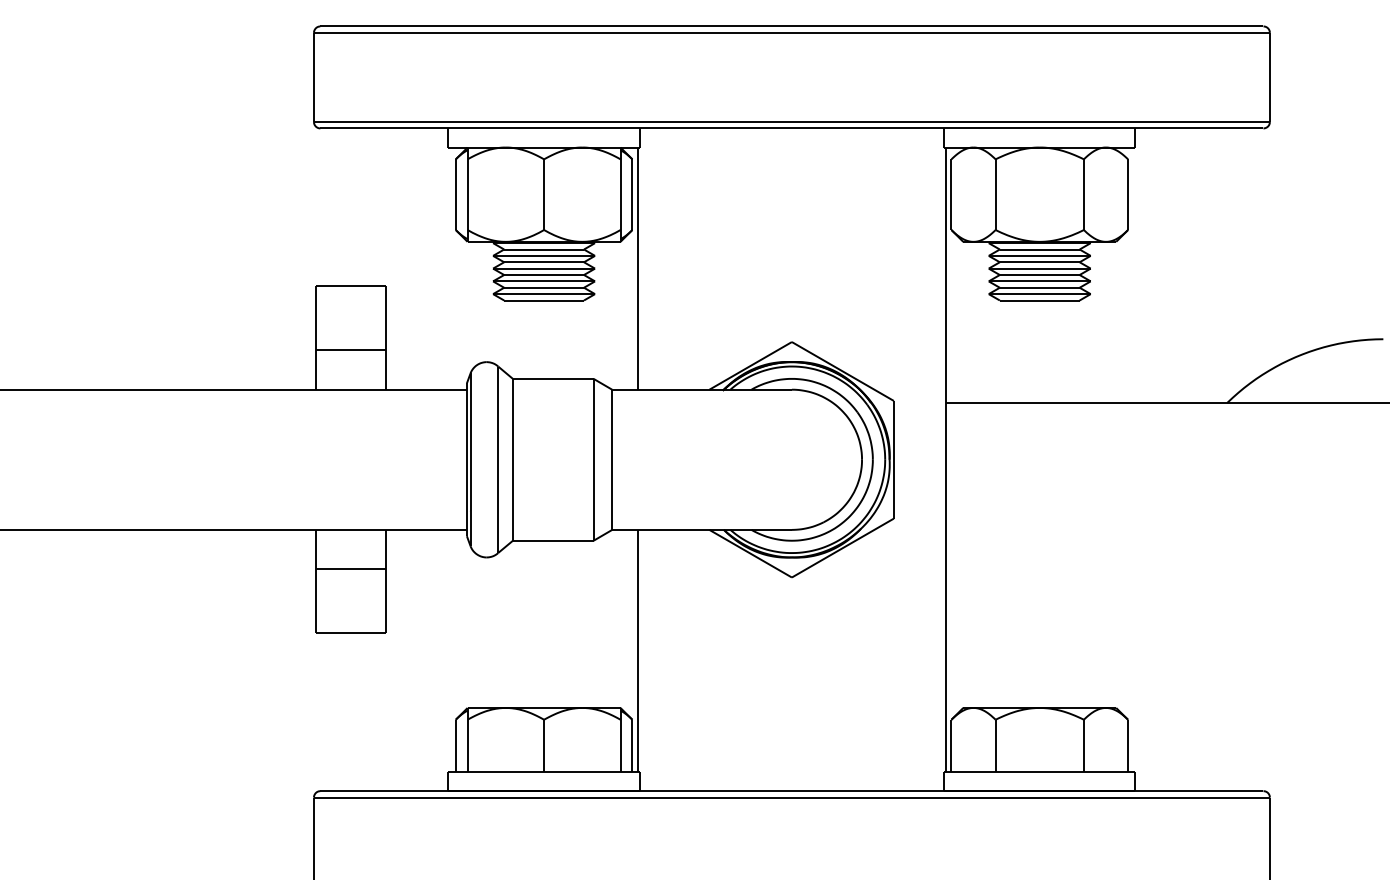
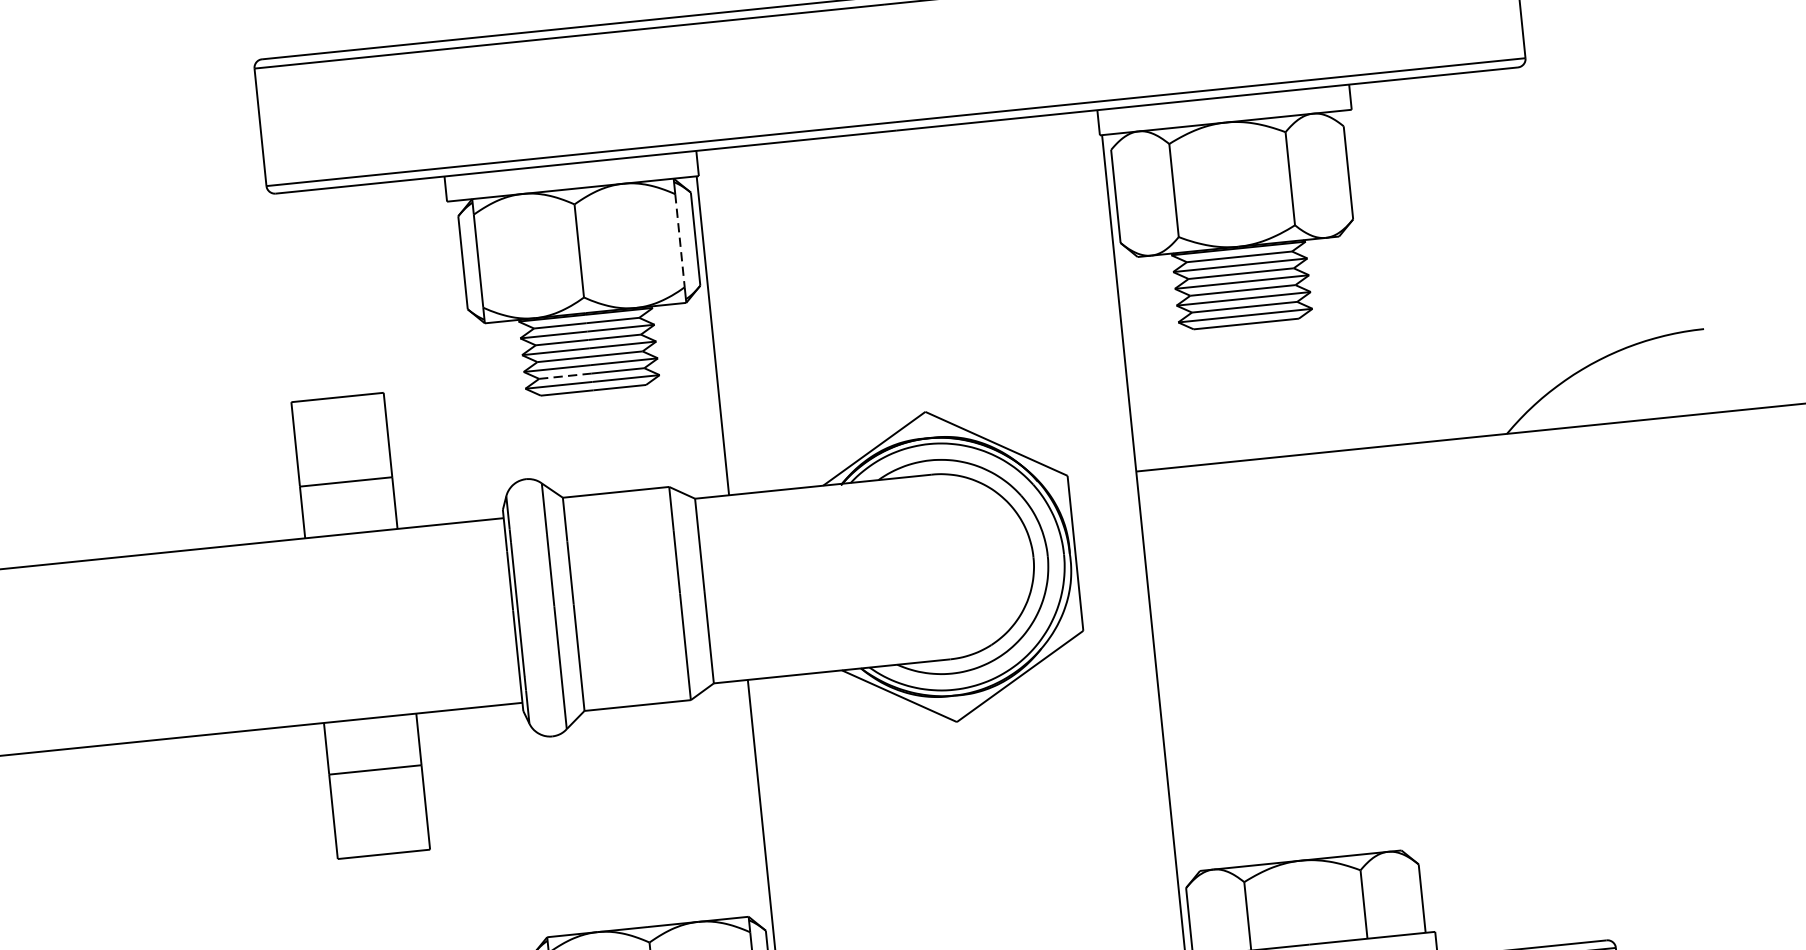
line: (620, 195) -> (680, 241), solid -> dashed
line: (524, 287) -> (565, 375), solid -> dashed

